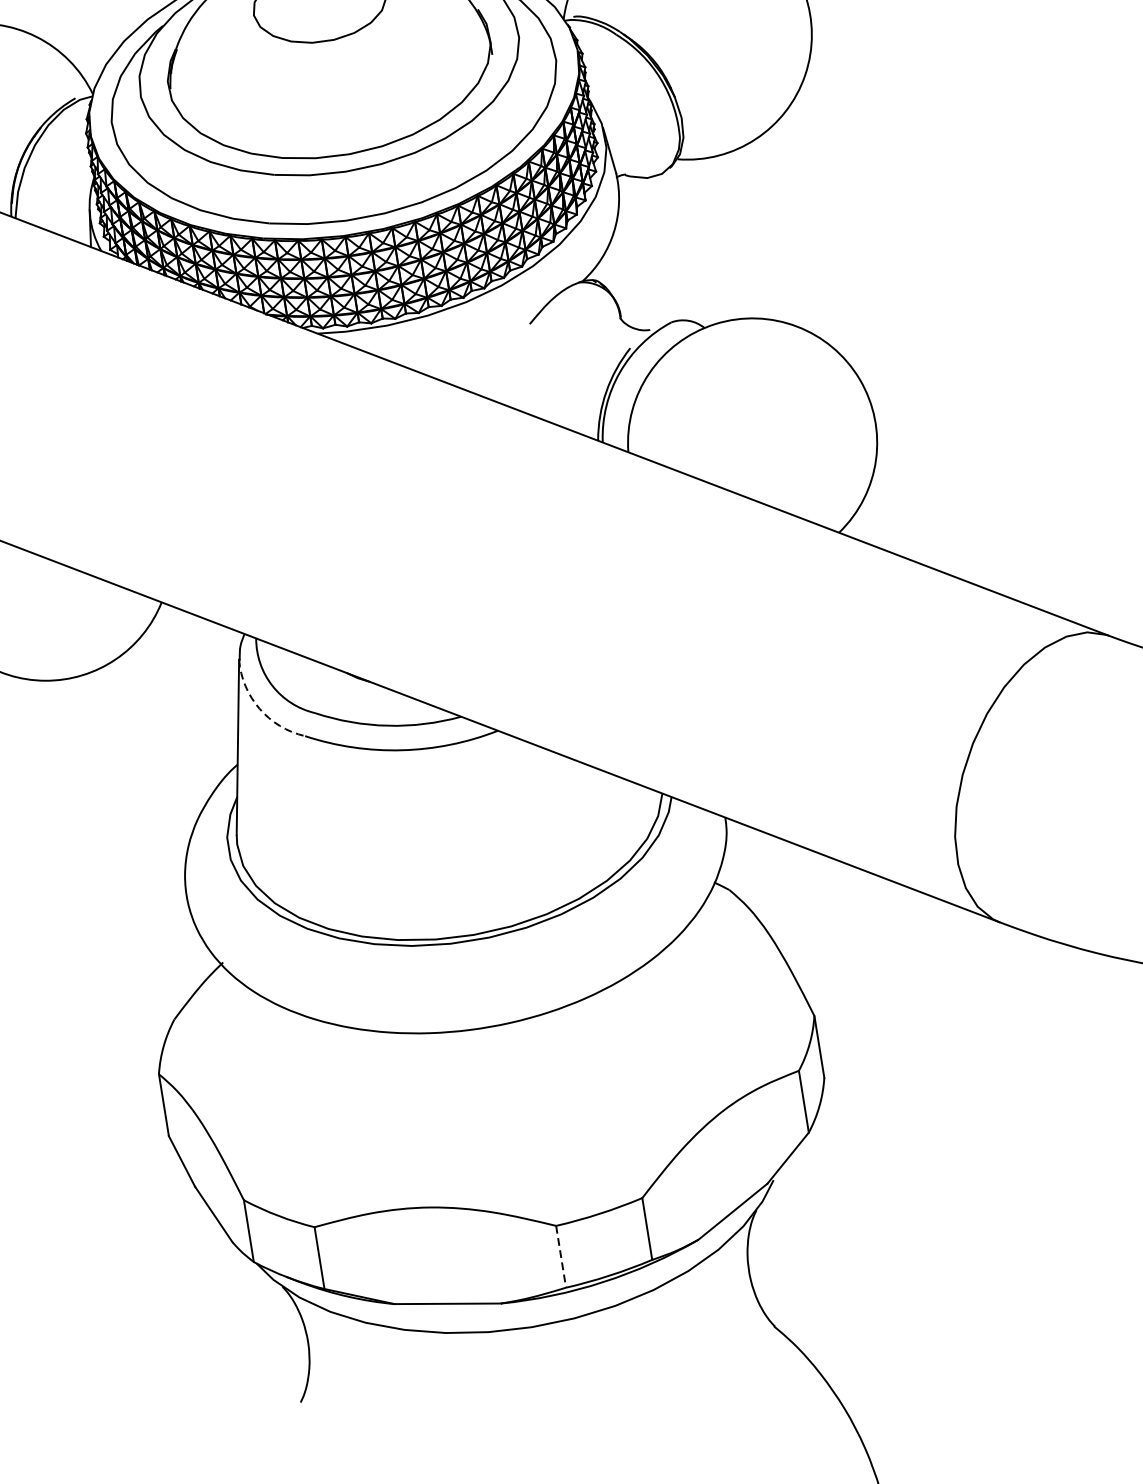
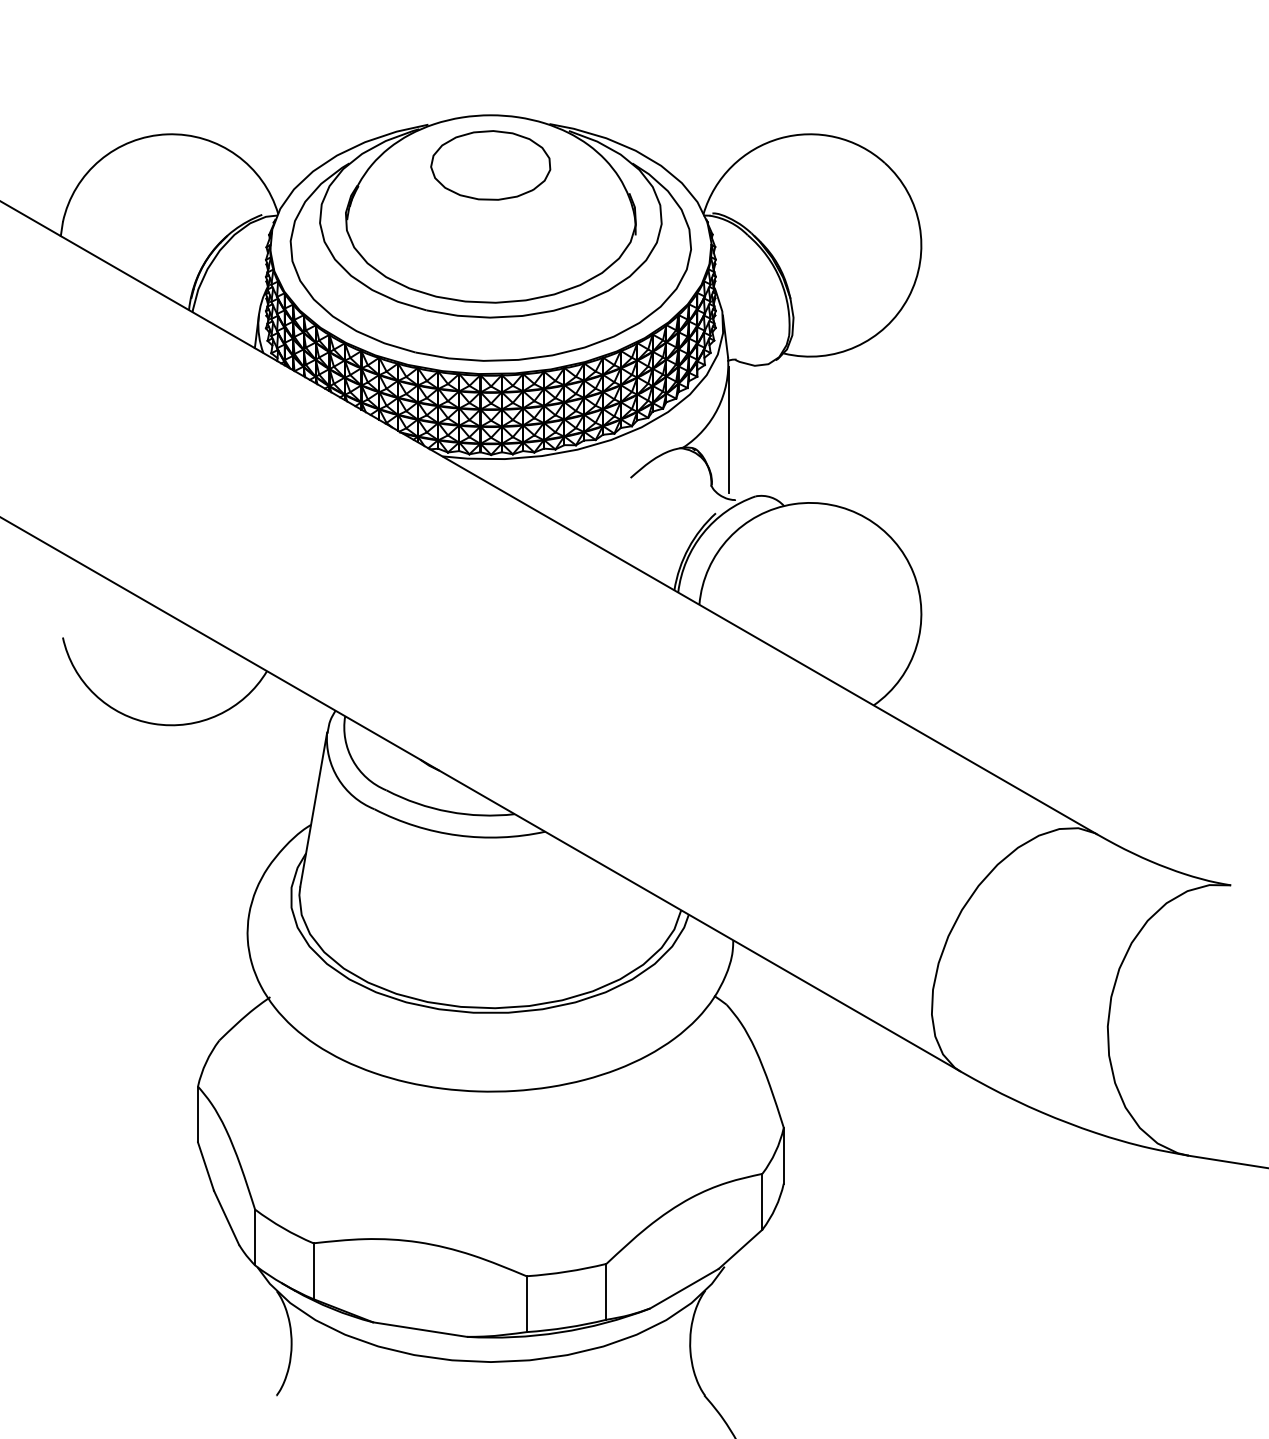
line: (629, 253) -> (728, 429), added
arc: (259, 708) -> (338, 778), dashed -> solid
line: (561, 1257) -> (526, 1304), dashed -> solid

